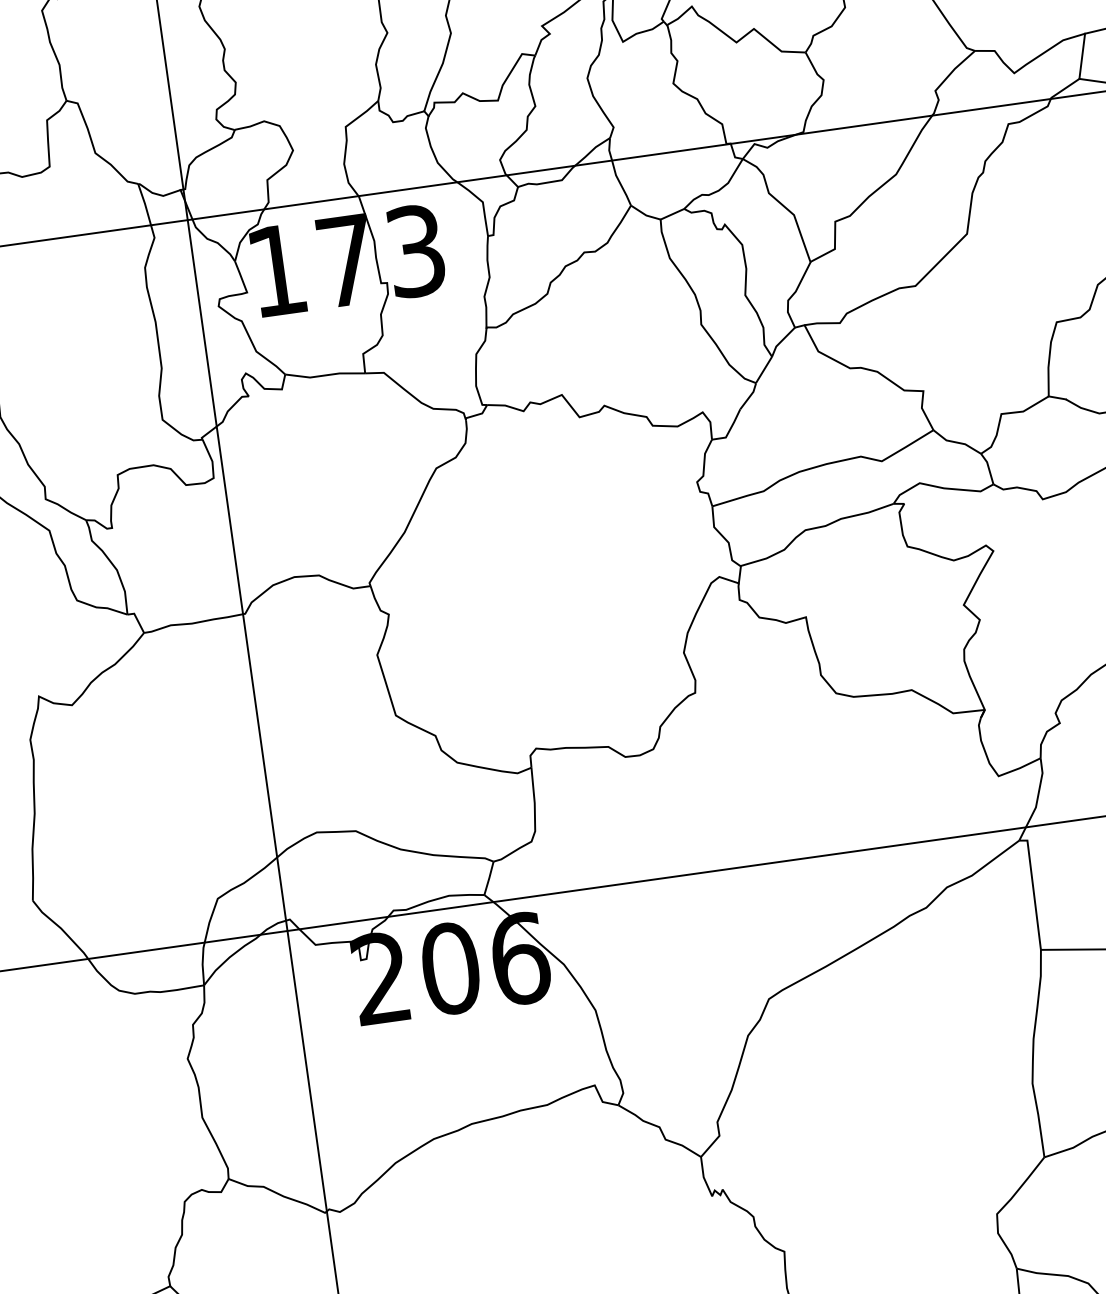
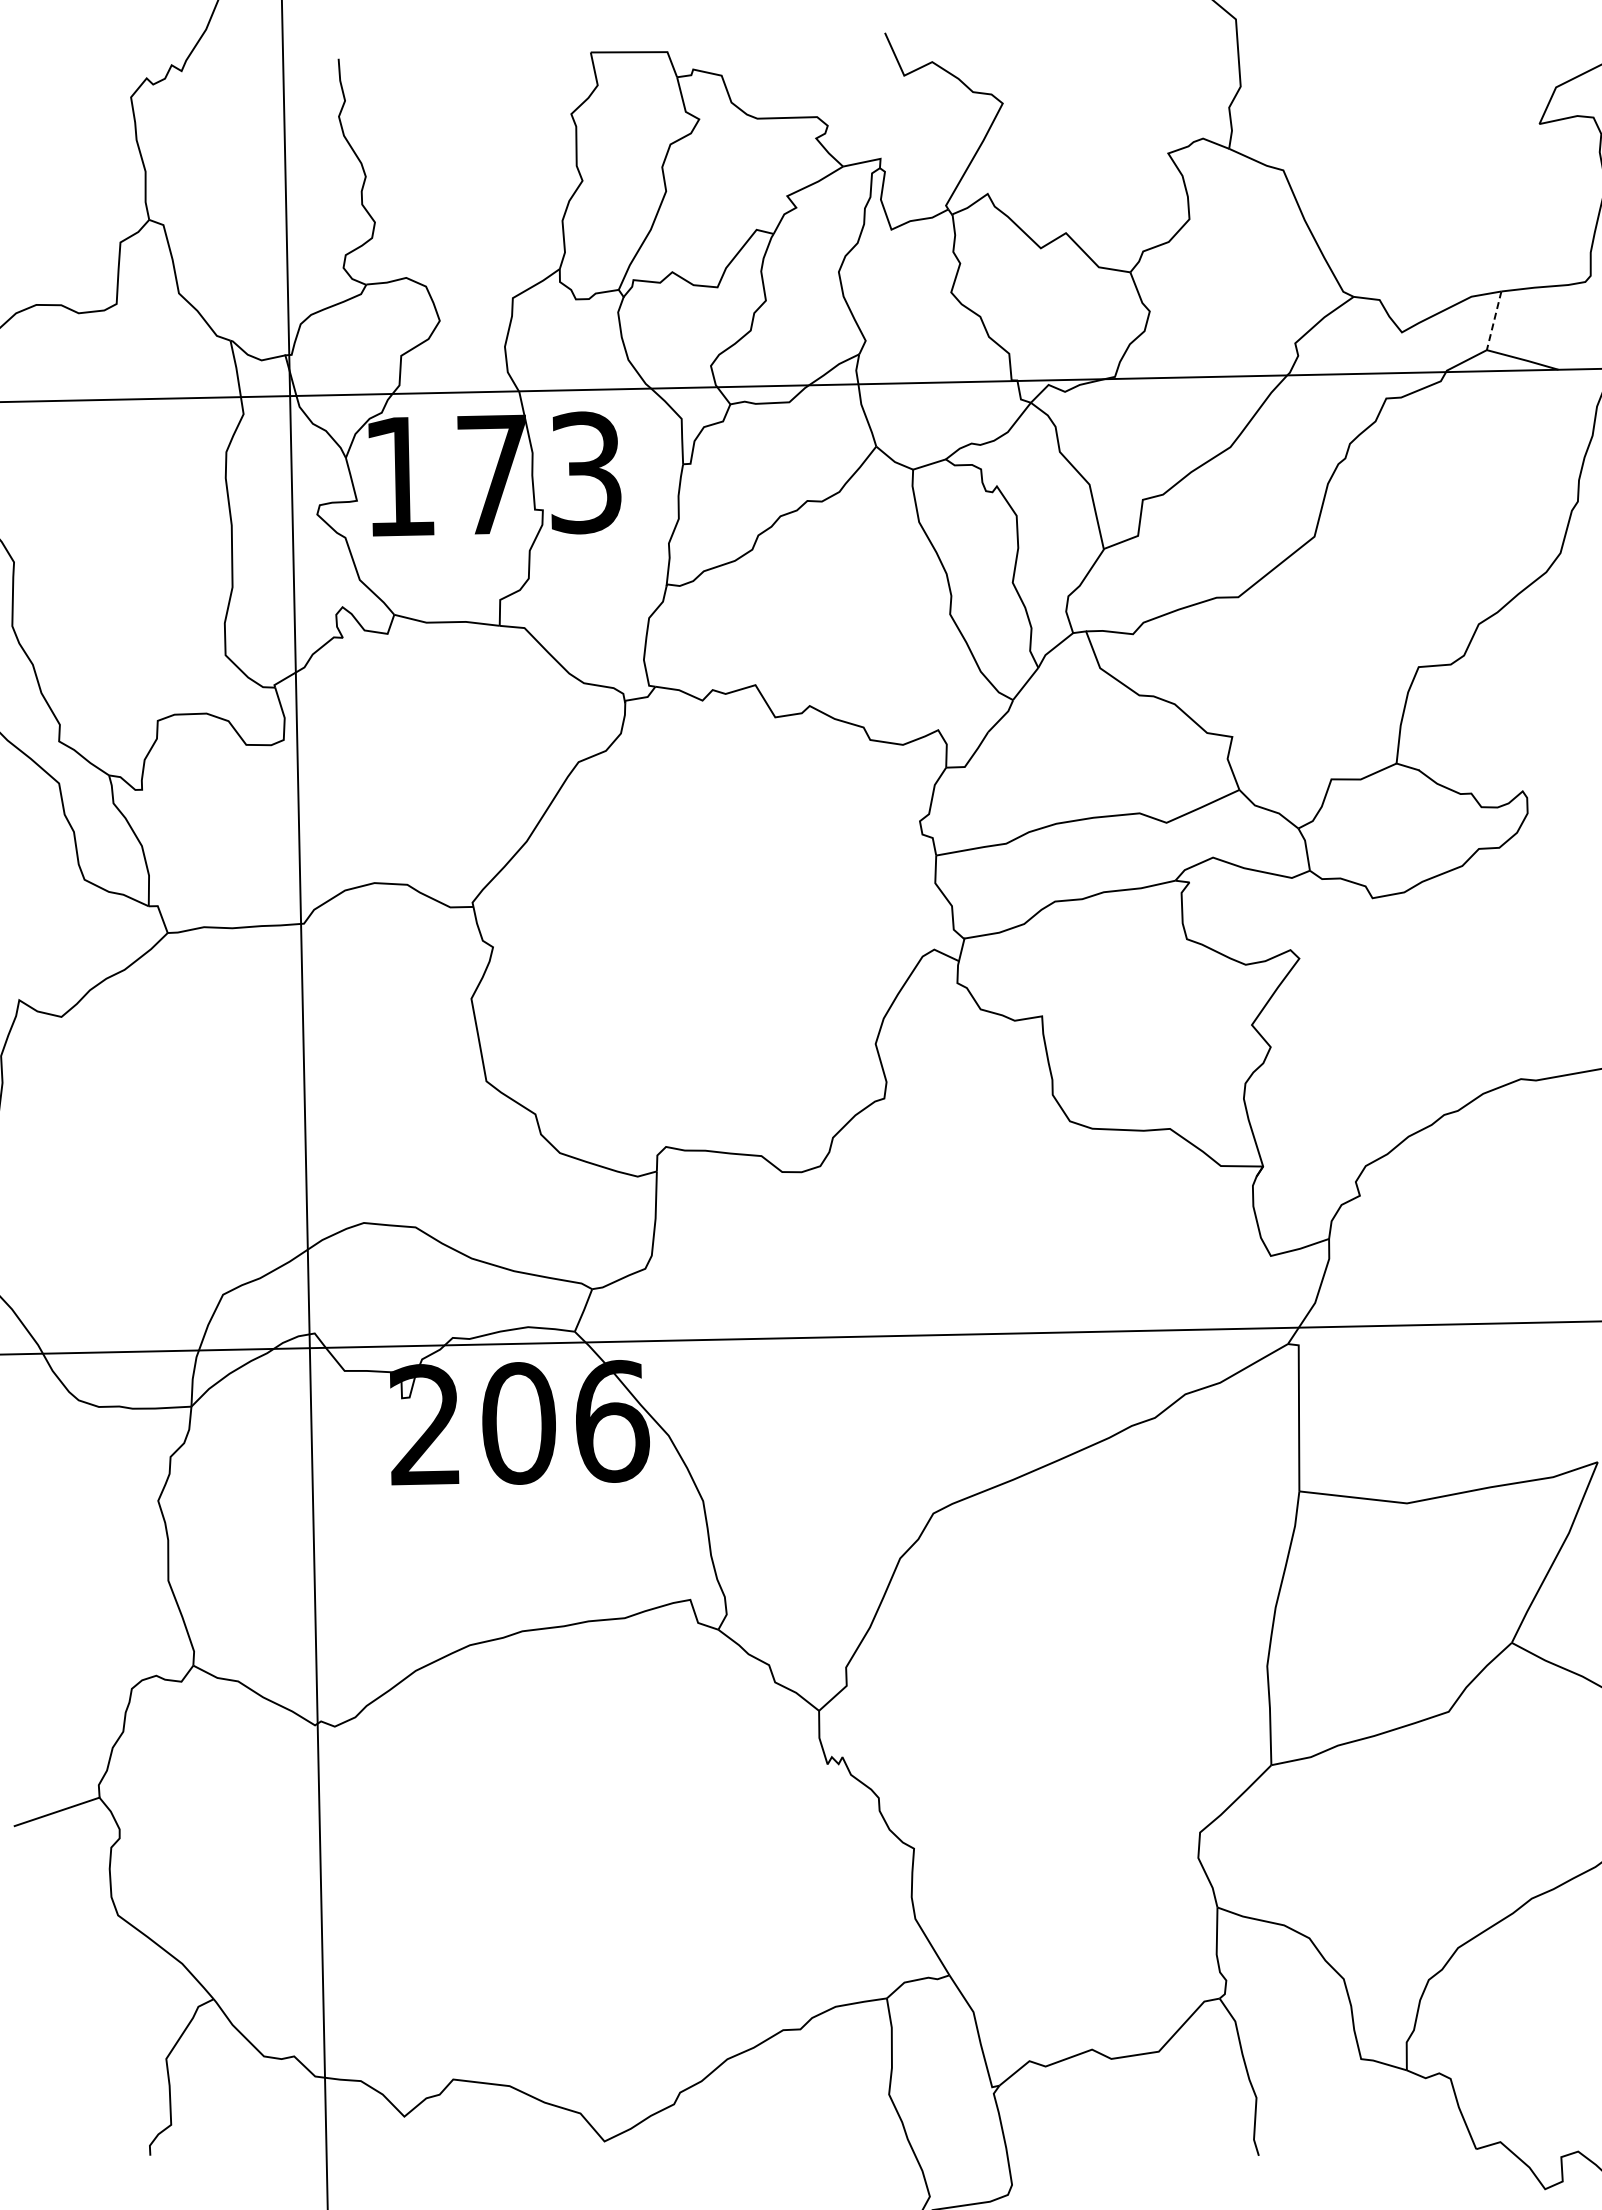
line: (1082, 56) -> (1494, 321), solid -> dashed

